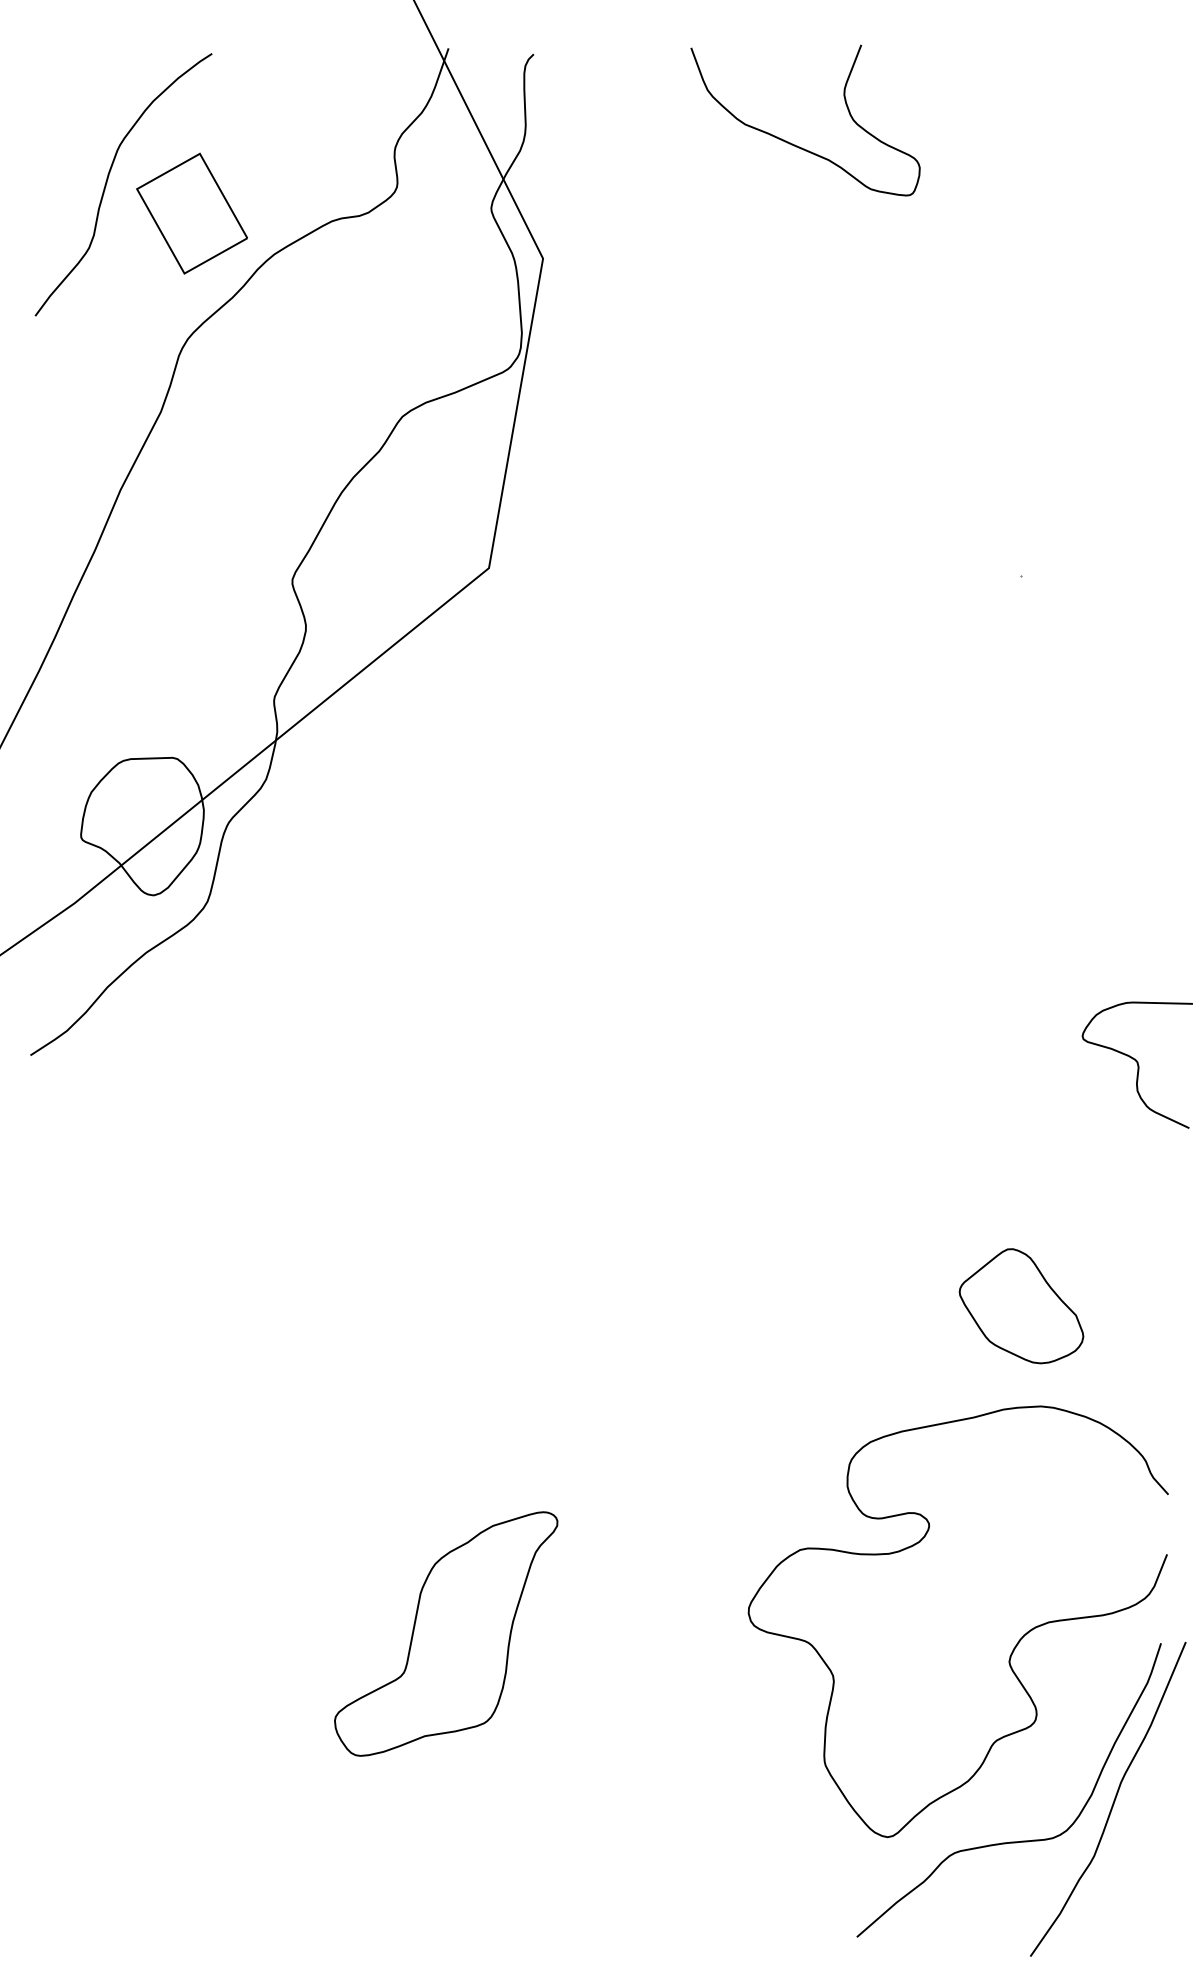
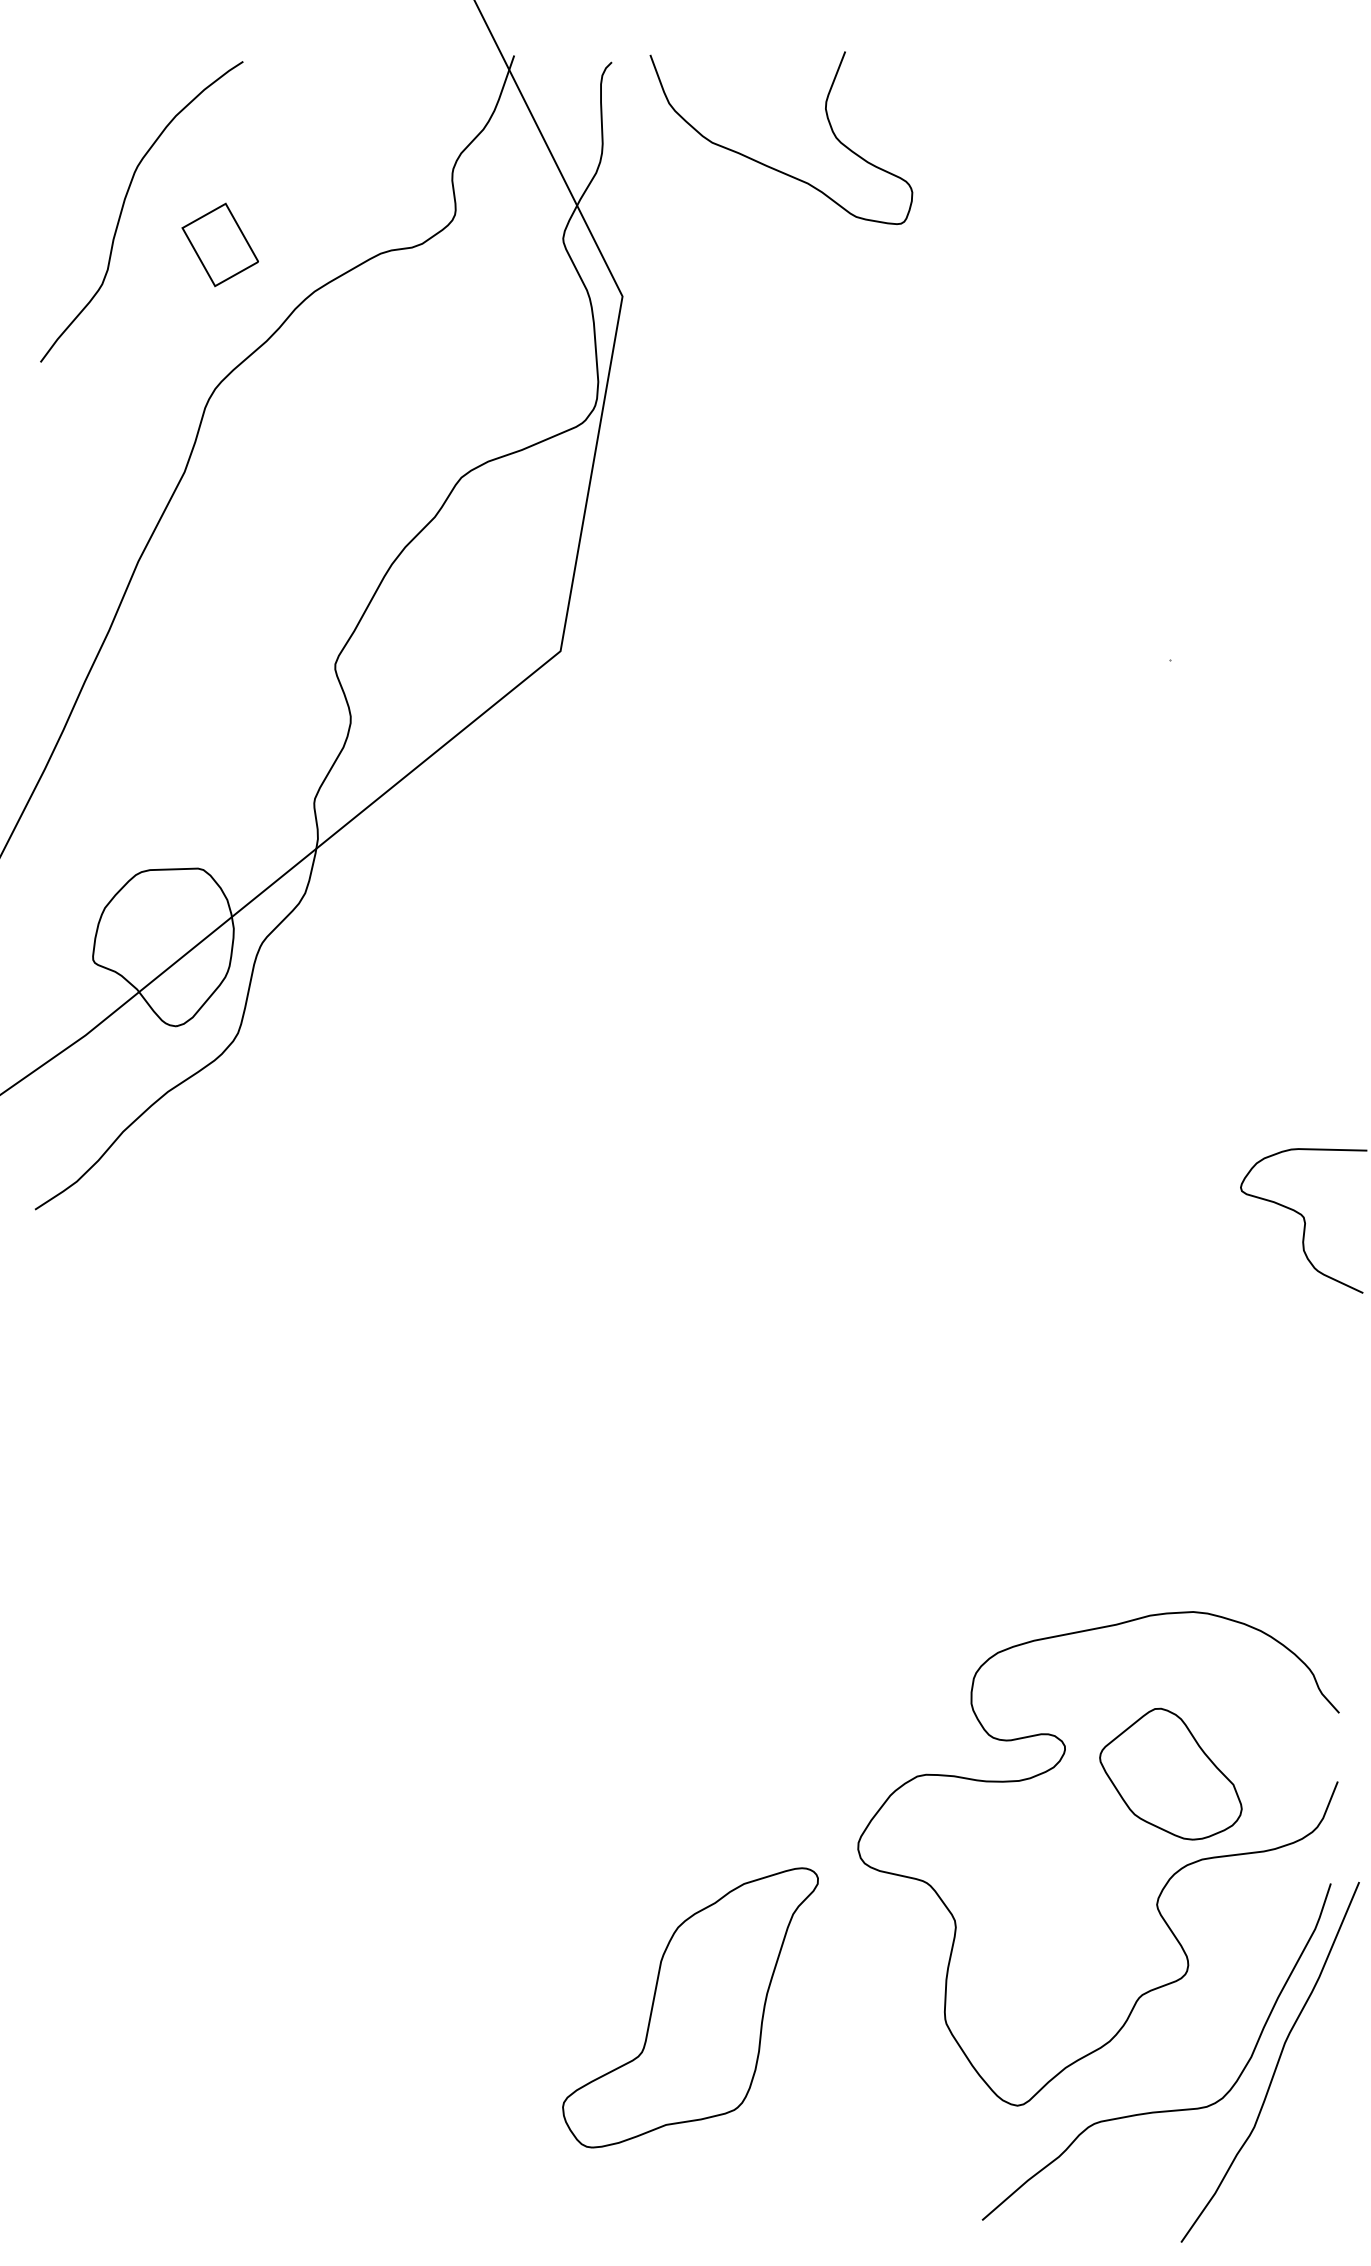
curve: (794, 144) -> (768, 165), moved
part: (192, 213) -> (220, 244), size x0.6
part: (1021, 1305) -> (1170, 1773), moved
part: (446, 1633) -> (690, 2007), moved

